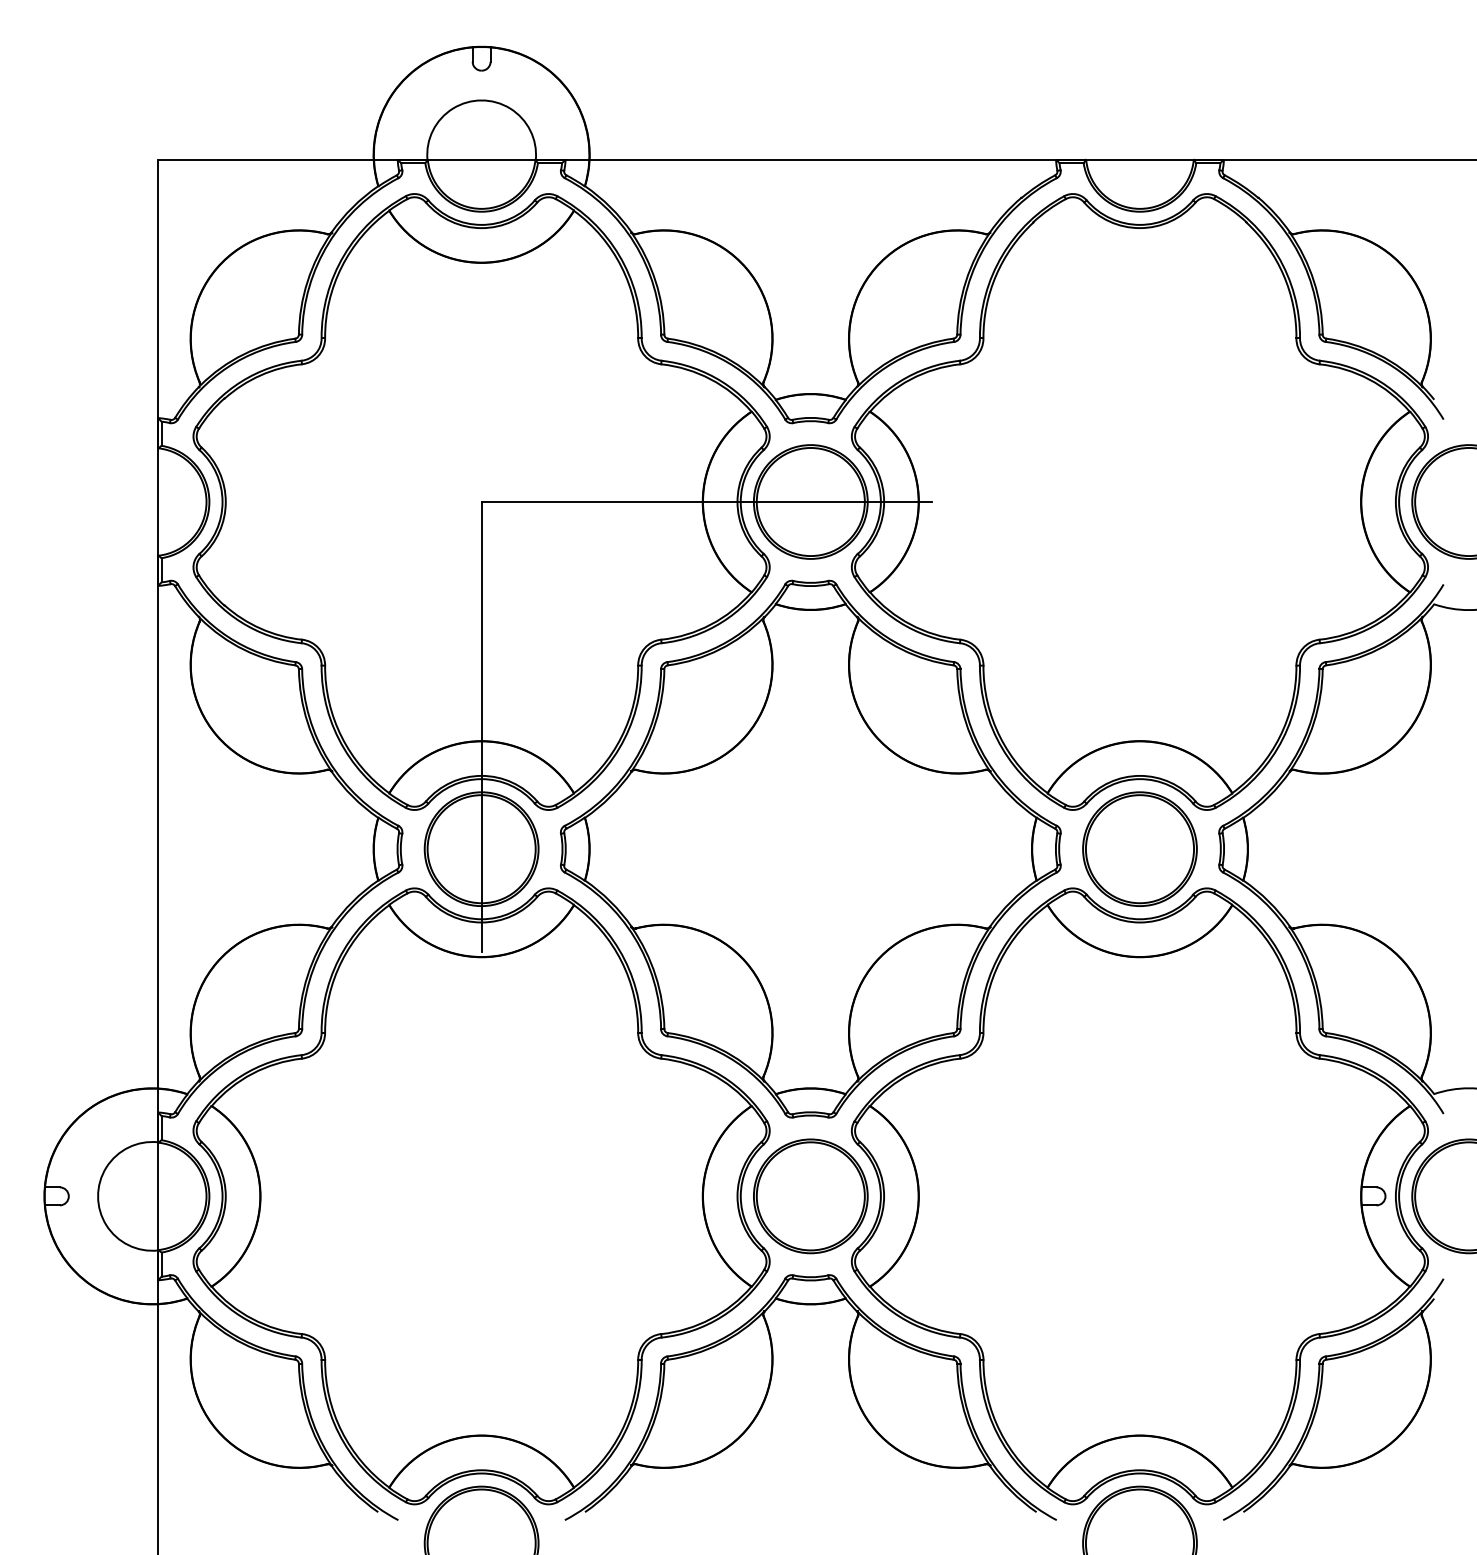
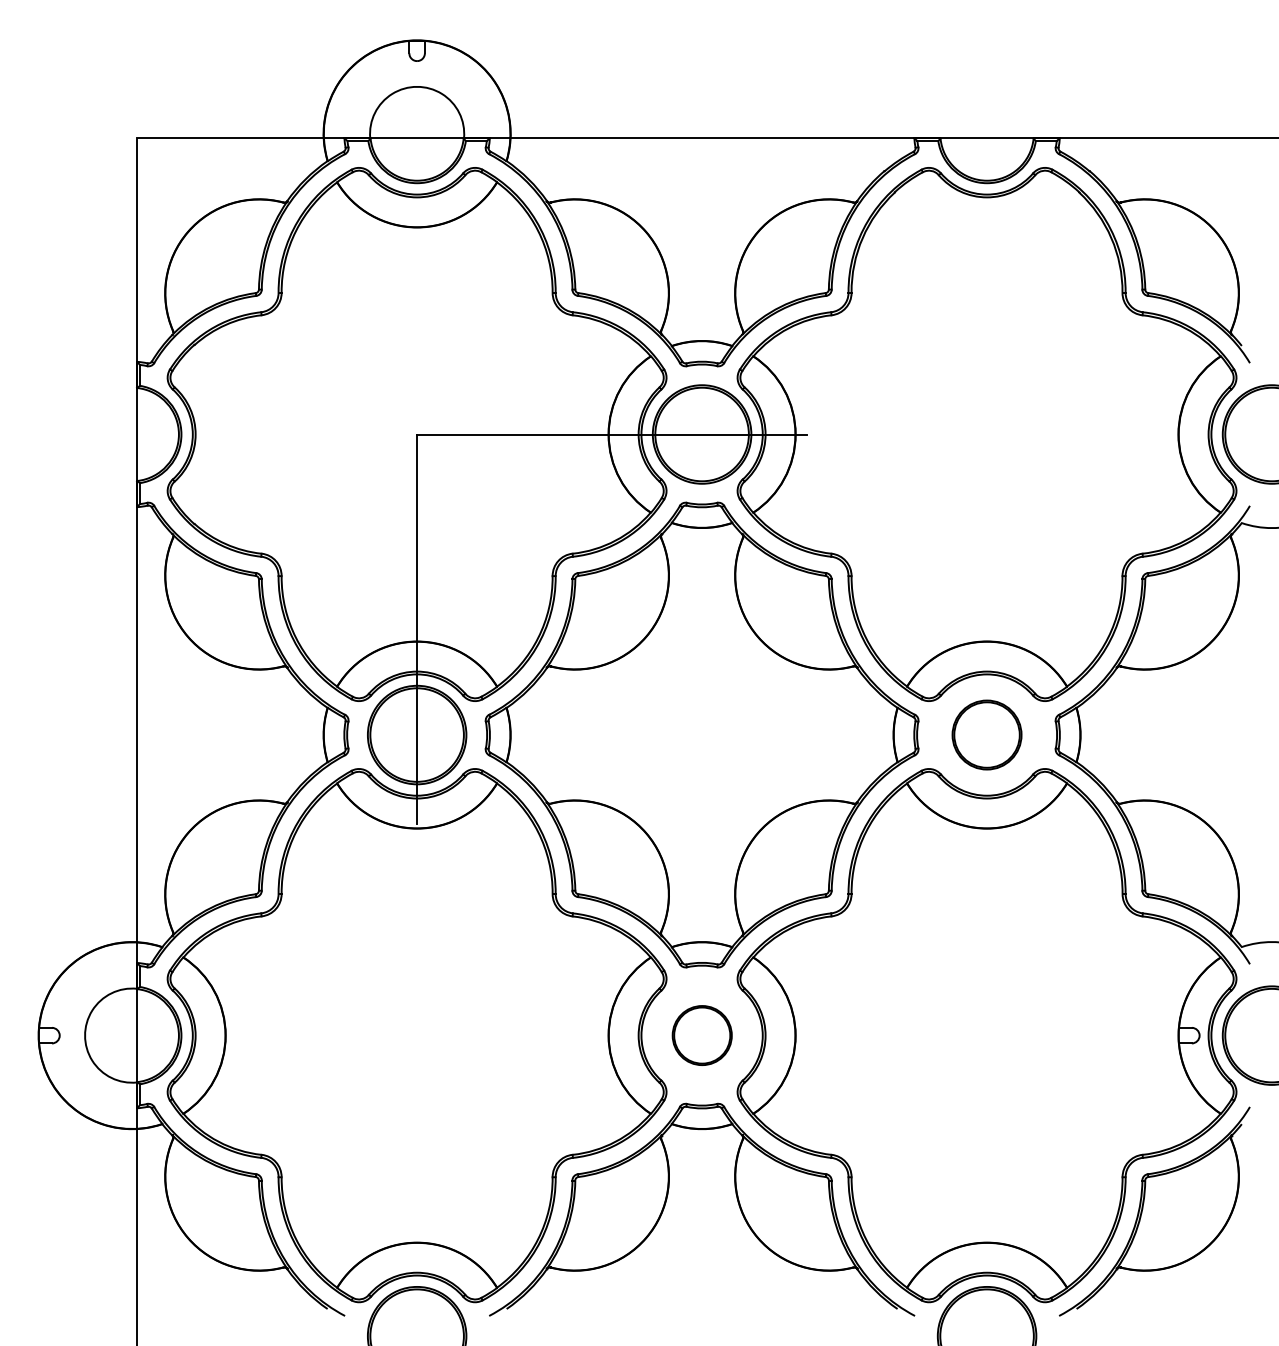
part: (1139, 848) -> (986, 734), size x0.7
part: (811, 1196) -> (702, 1035), size x0.6

